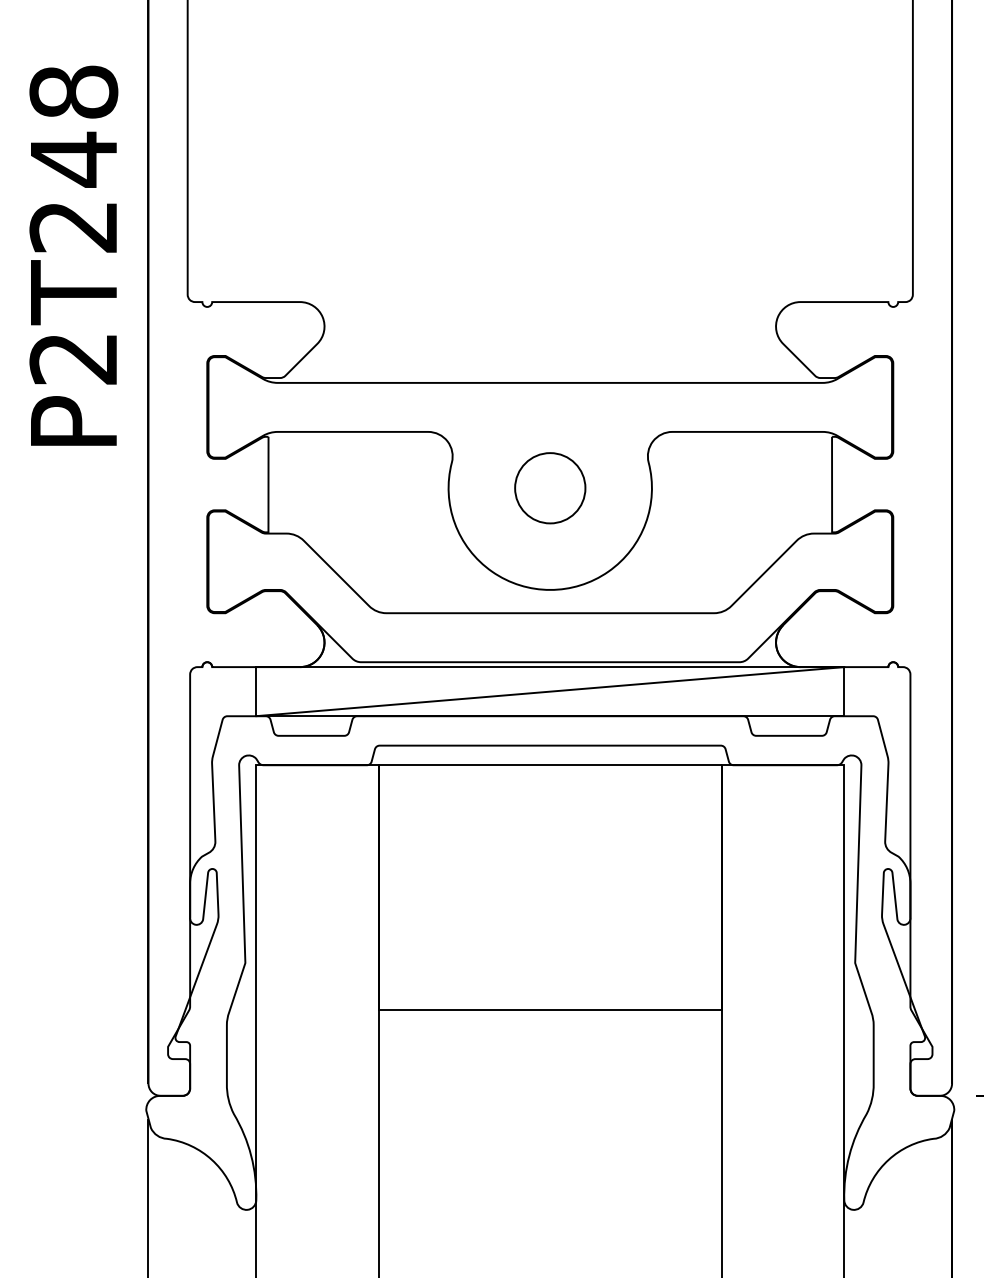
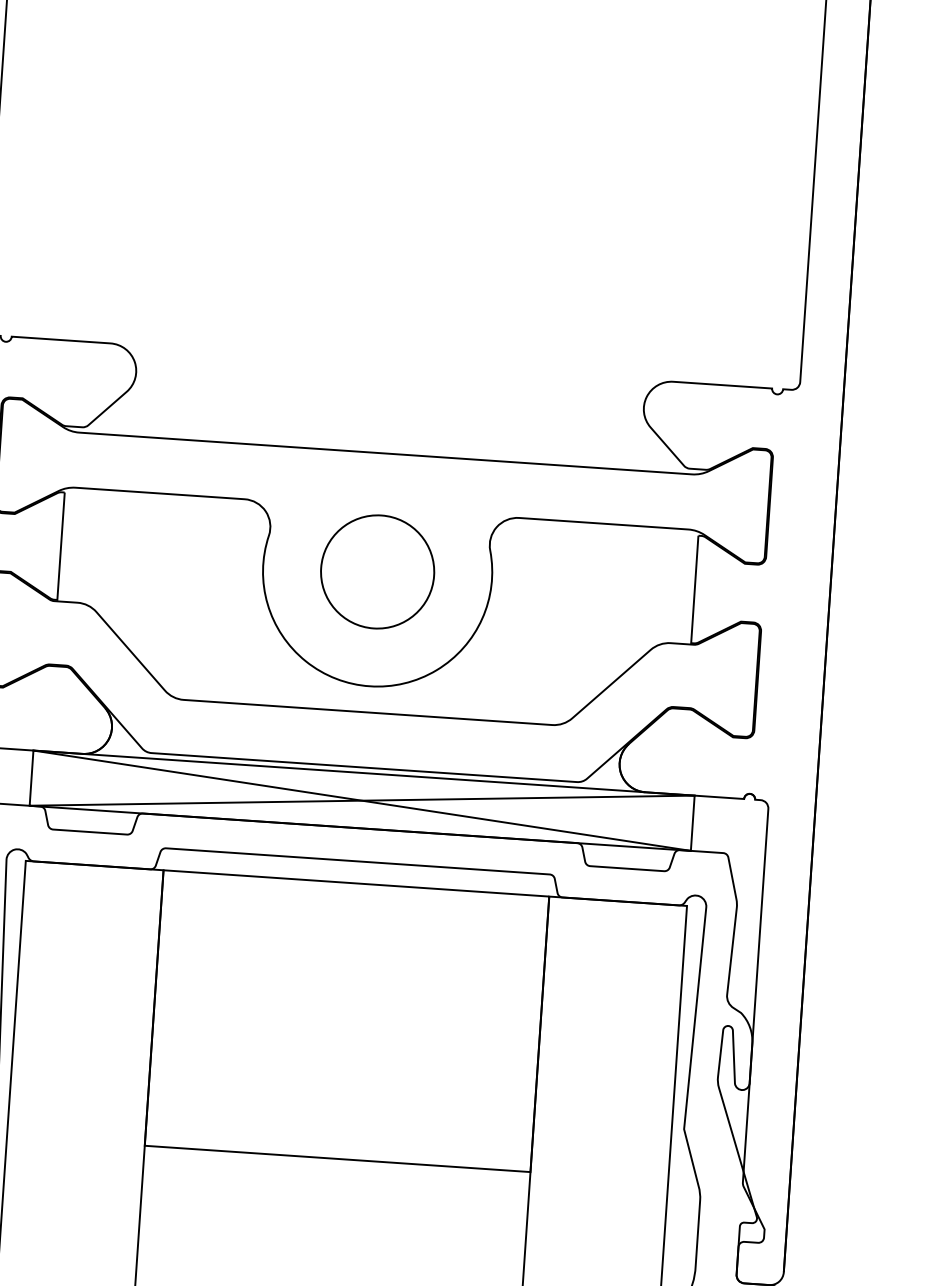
circle: (550, 488) -> (377, 572), size x1.43
line: (550, 691) -> (362, 800), added

